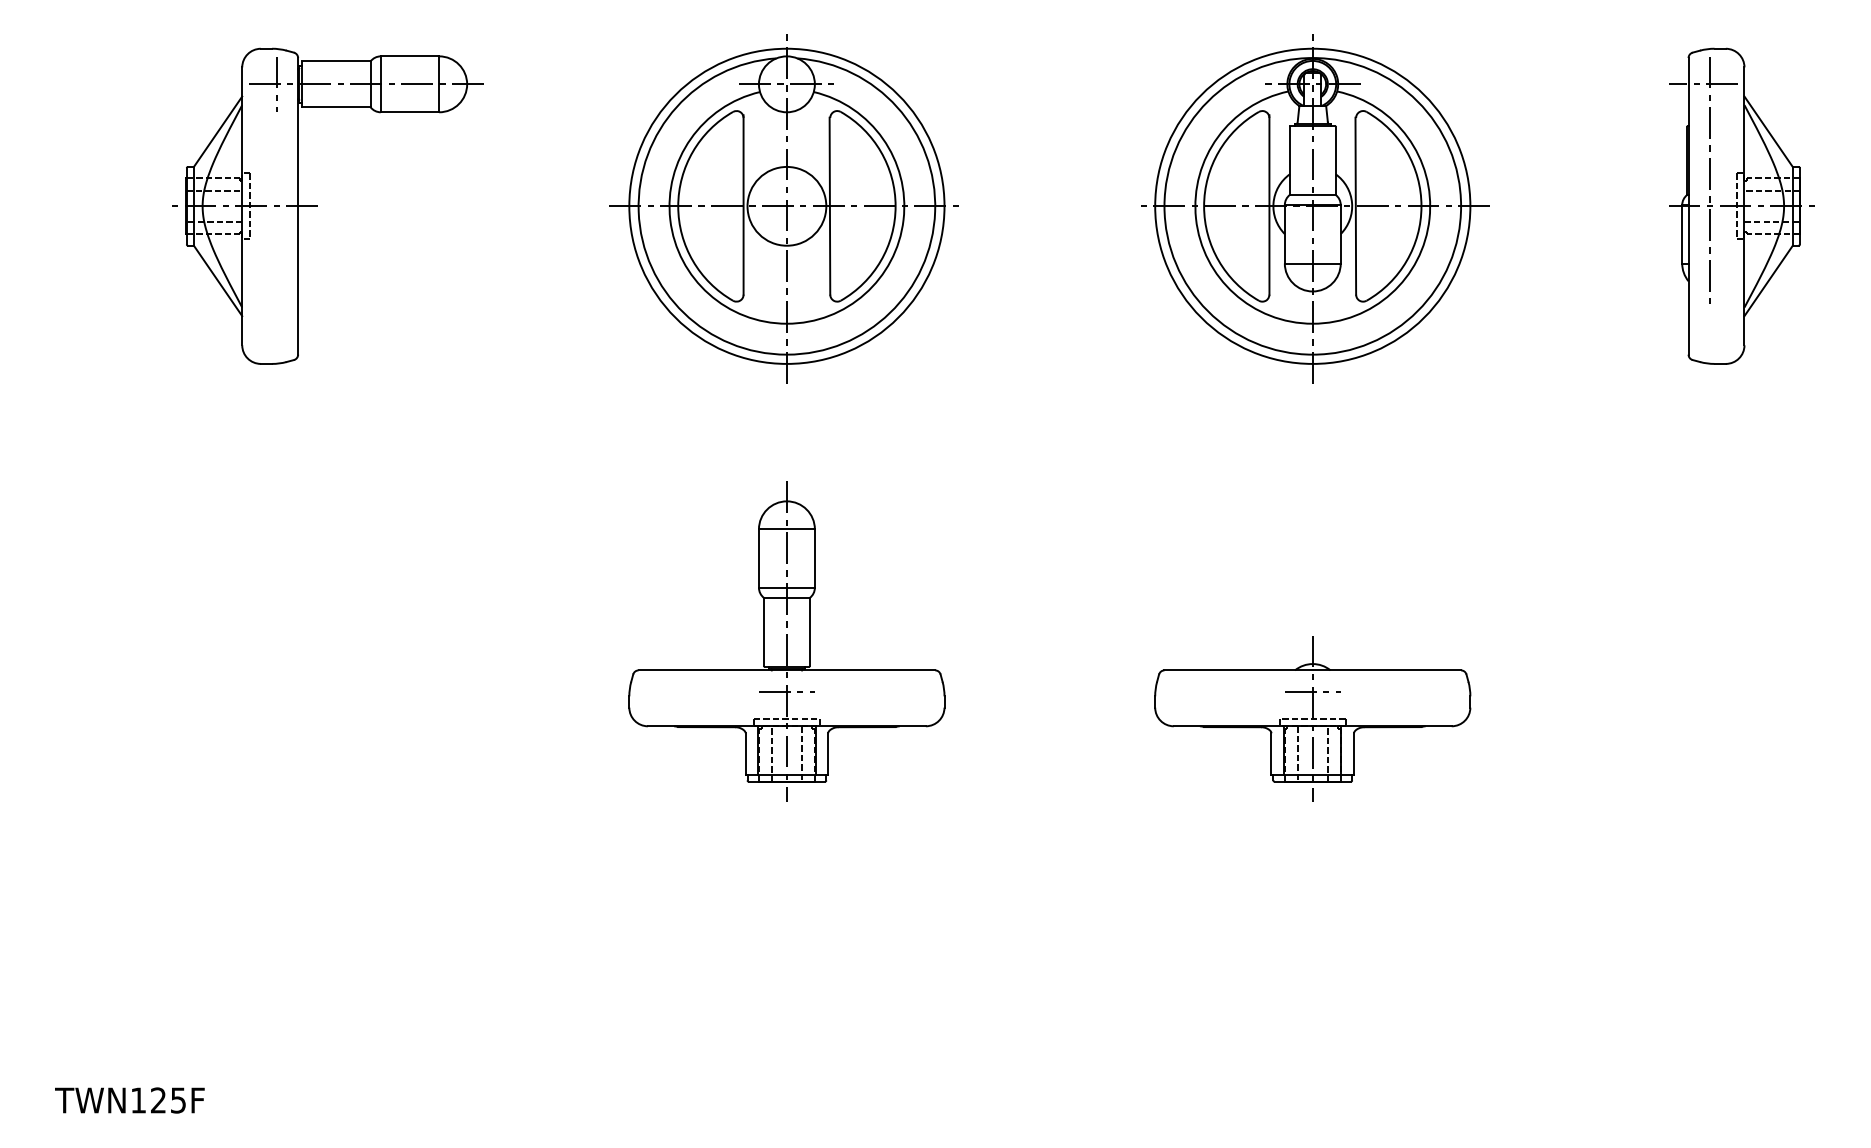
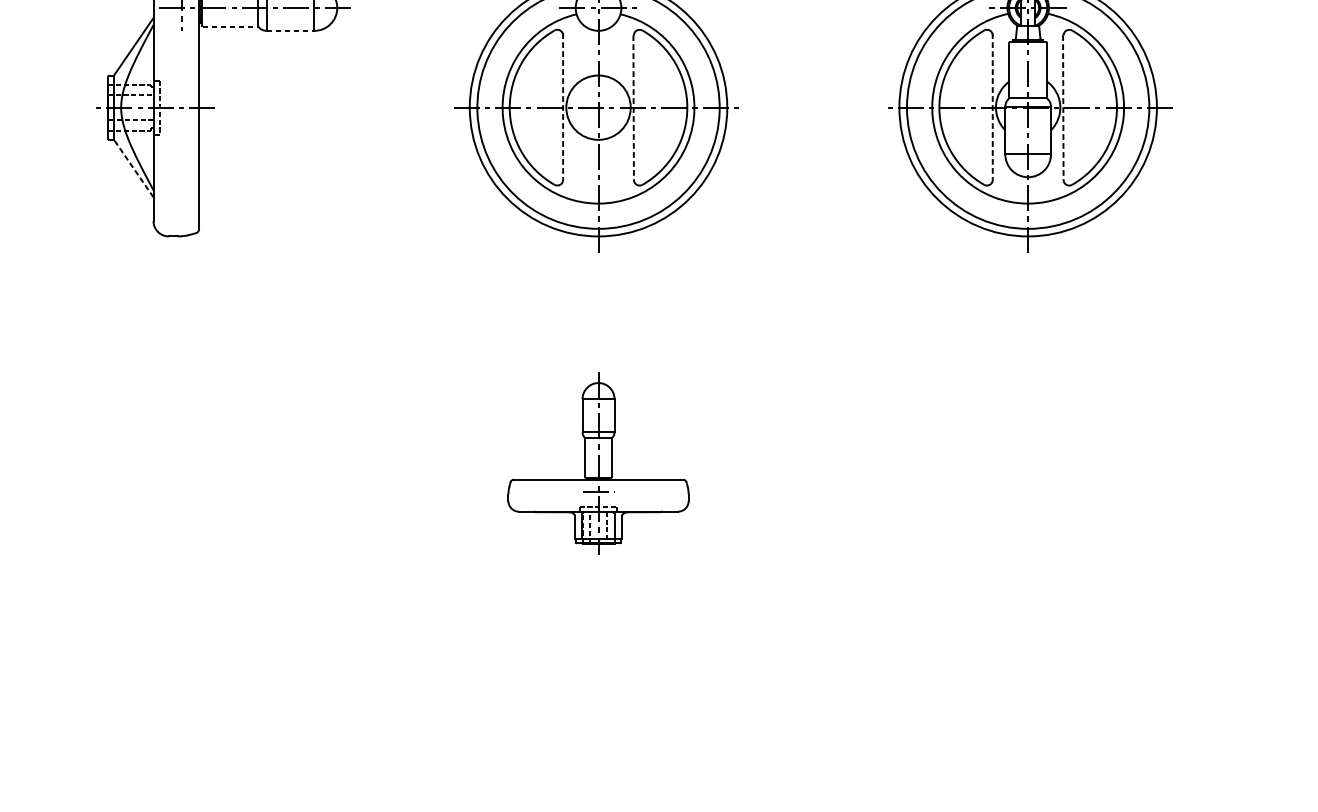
line: (337, 107) -> (231, 26), solid -> dashed
line: (410, 112) -> (290, 31), solid -> dashed
line: (743, 204) -> (563, 106), solid -> dashed
line: (1269, 204) -> (992, 106), solid -> dashed
line: (829, 206) -> (633, 107), solid -> dashed
line: (1355, 206) -> (1063, 107), solid -> dashed
line: (218, 280) -> (134, 168), solid -> dashed
part: (786, 641) -> (598, 463), size x0.7
part: (1312, 718) -> (1027, 526), removed

